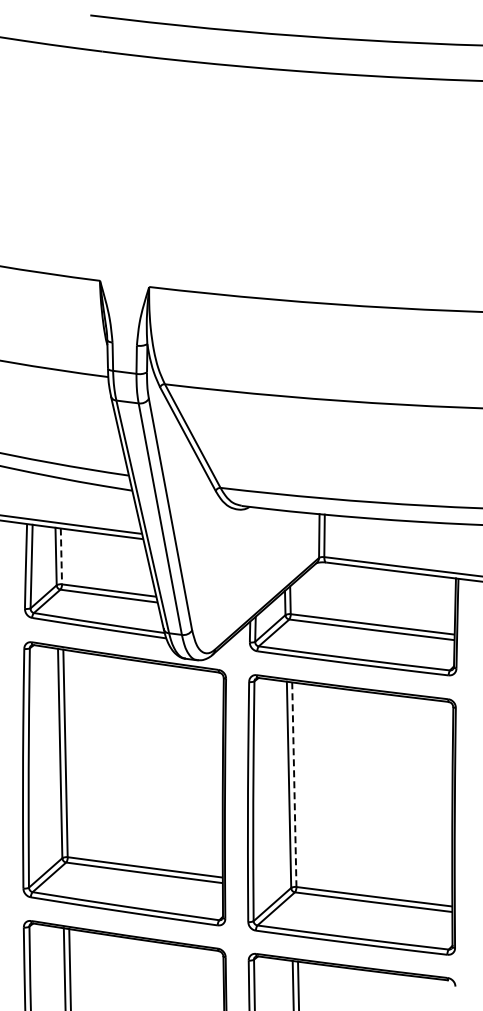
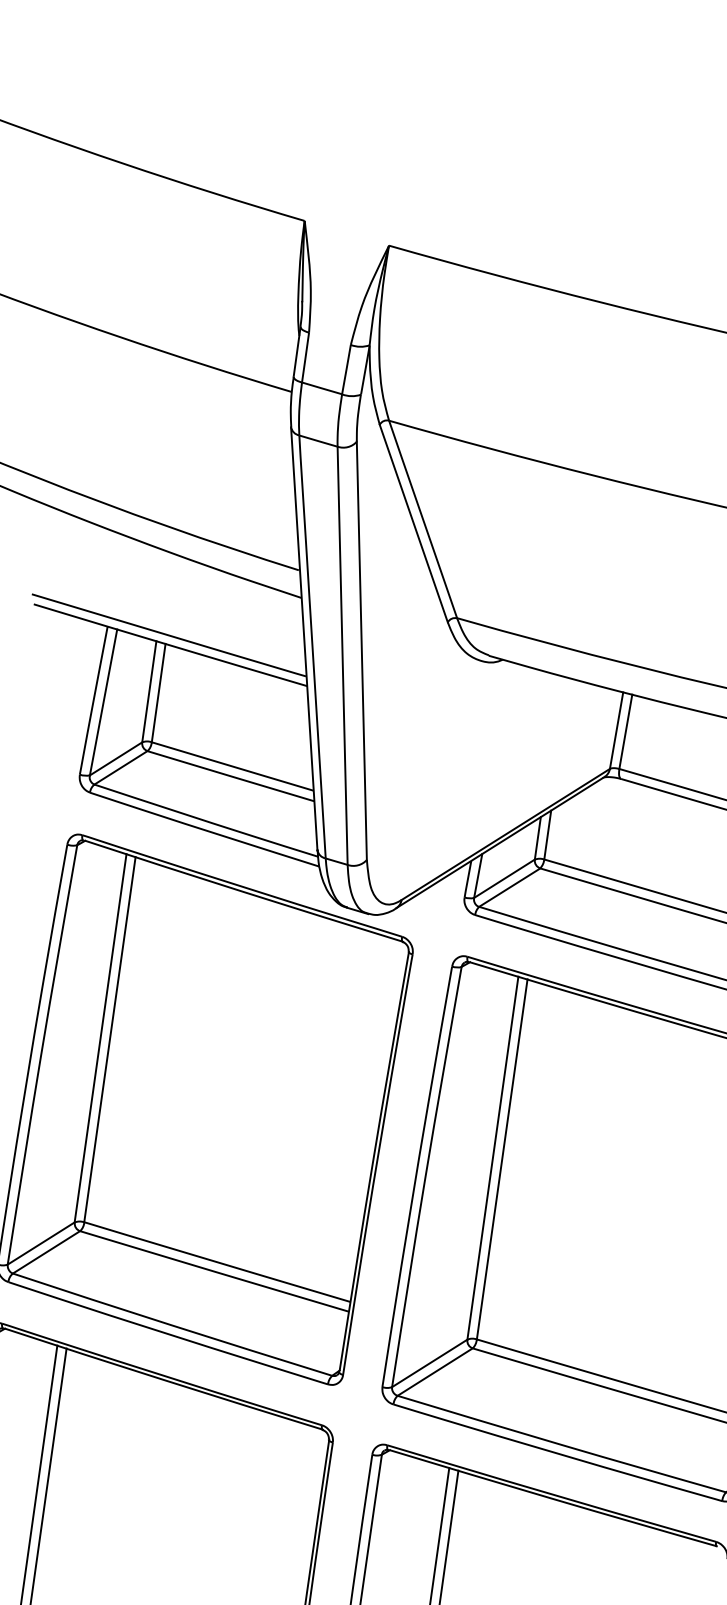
line: (61, 556) -> (158, 693), dashed -> solid
line: (294, 785) -> (502, 1160), dashed -> solid

